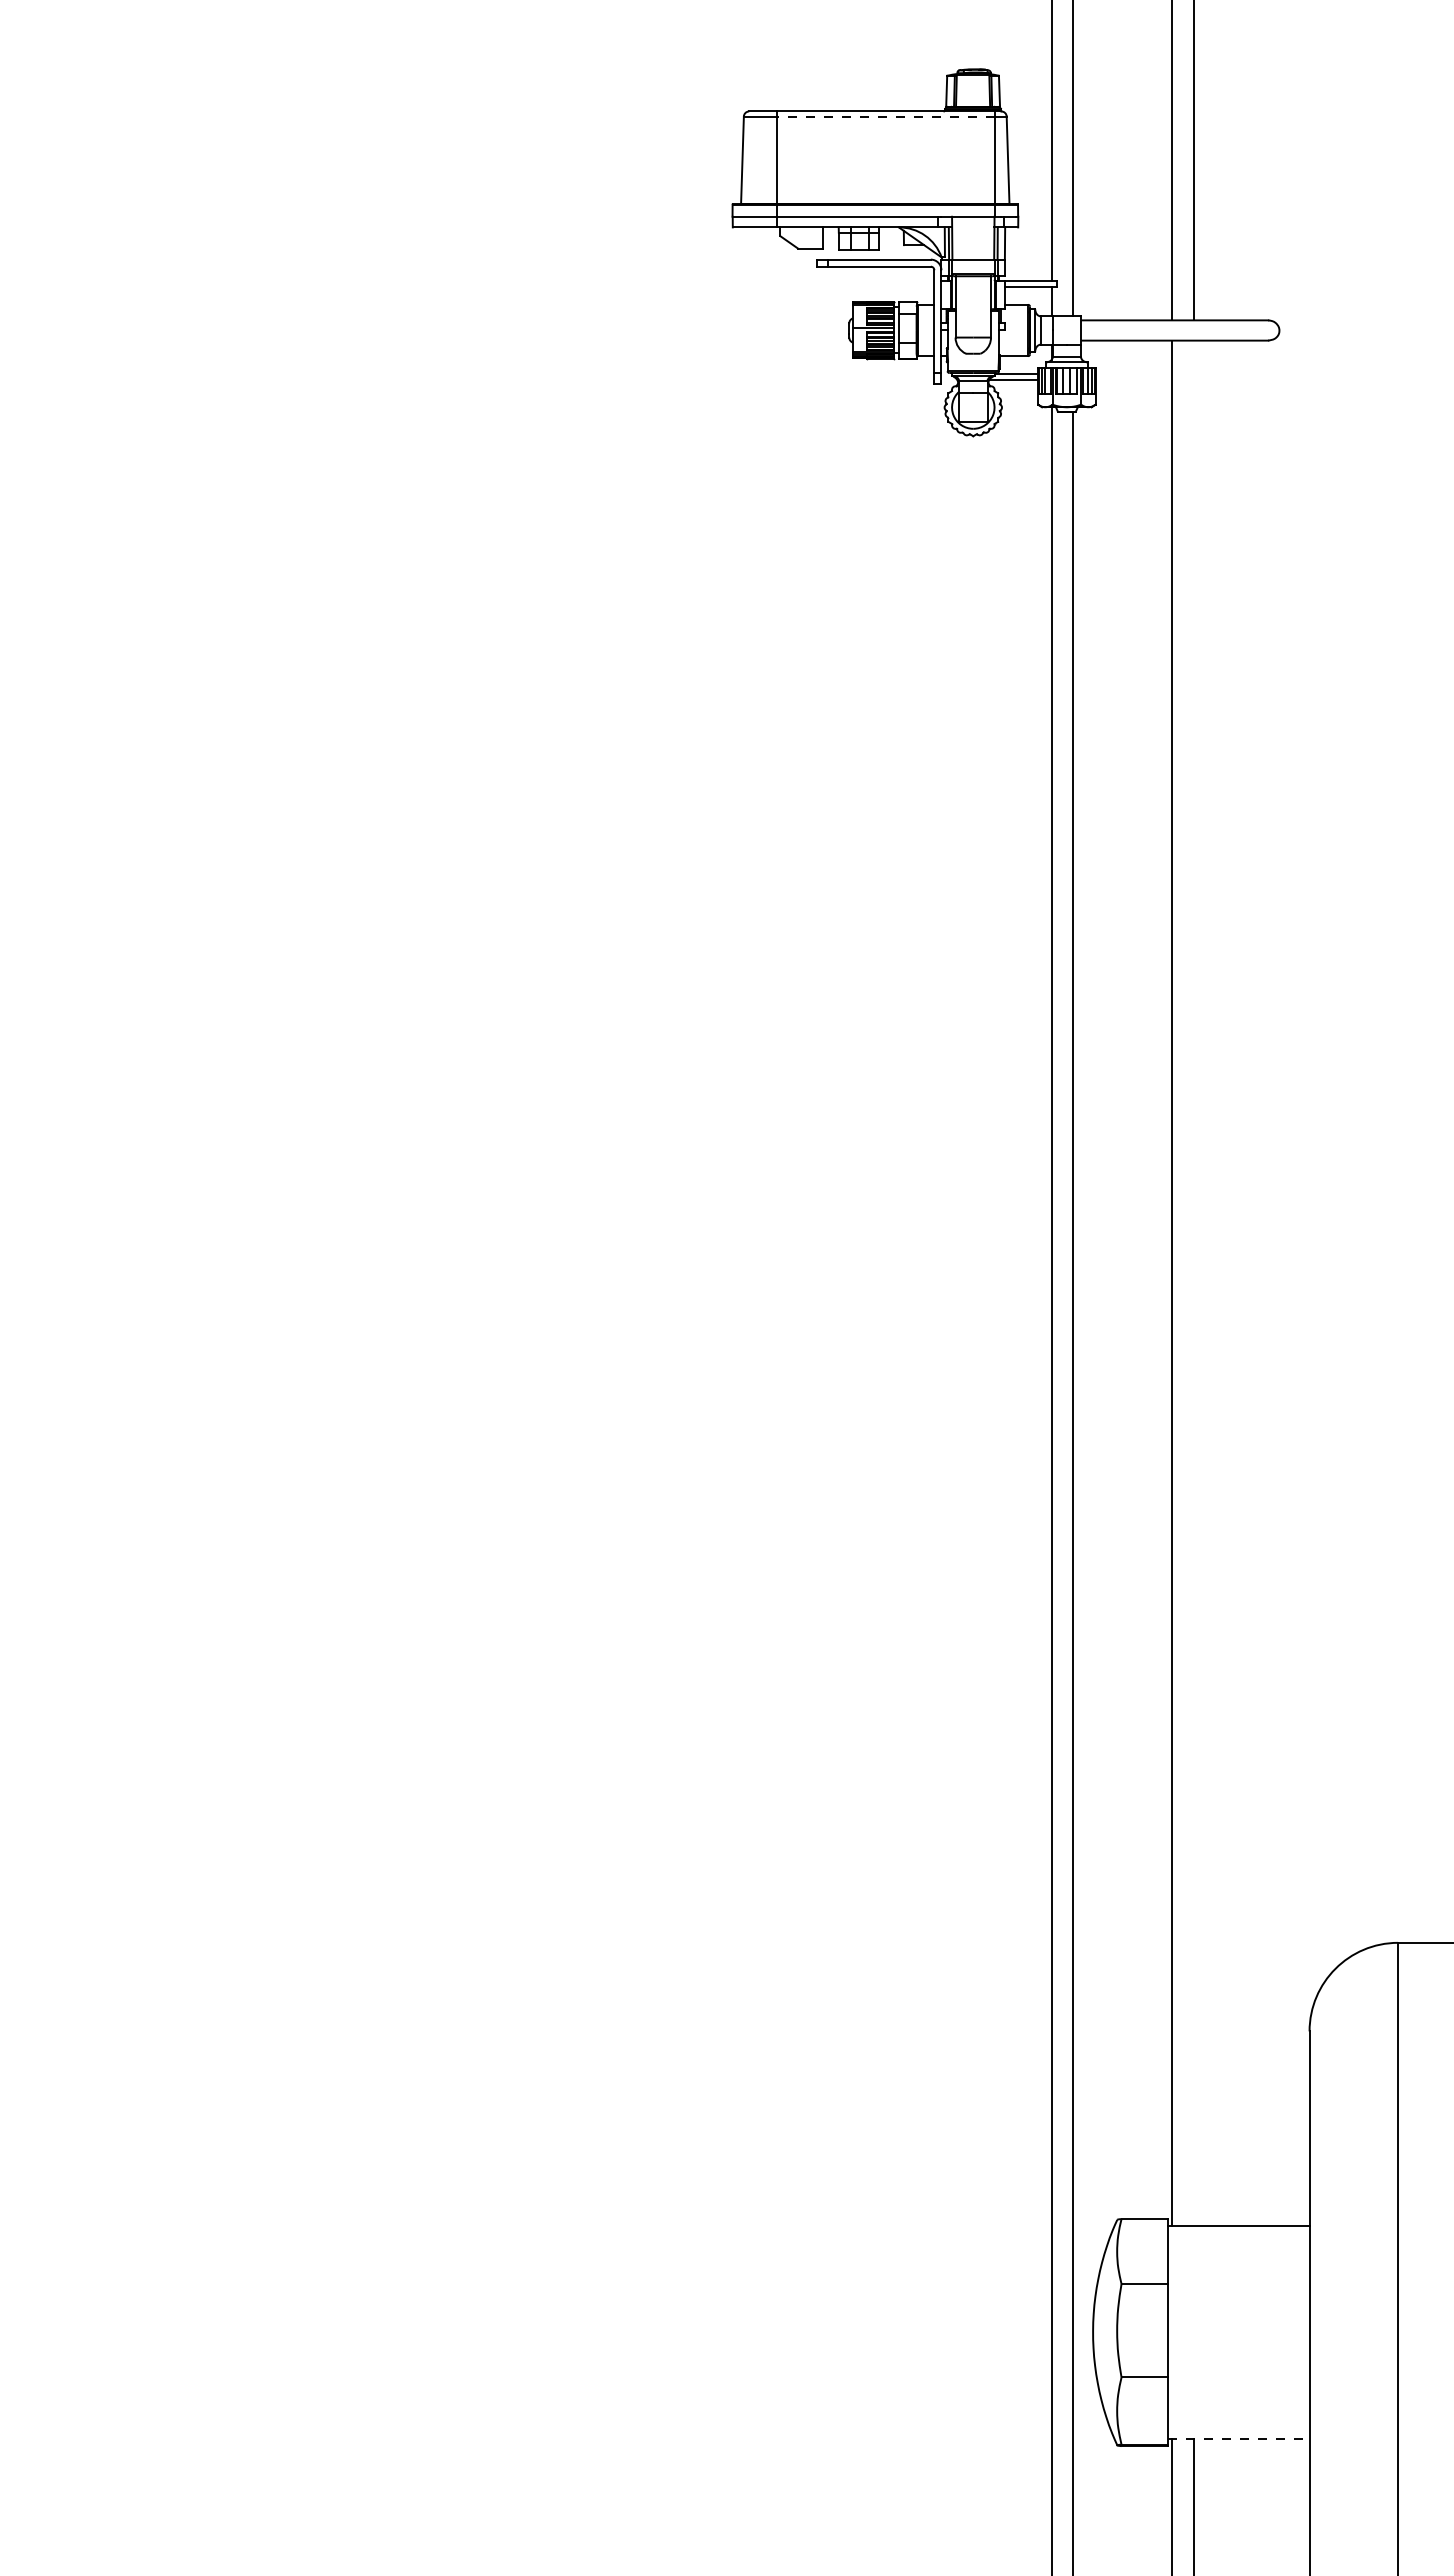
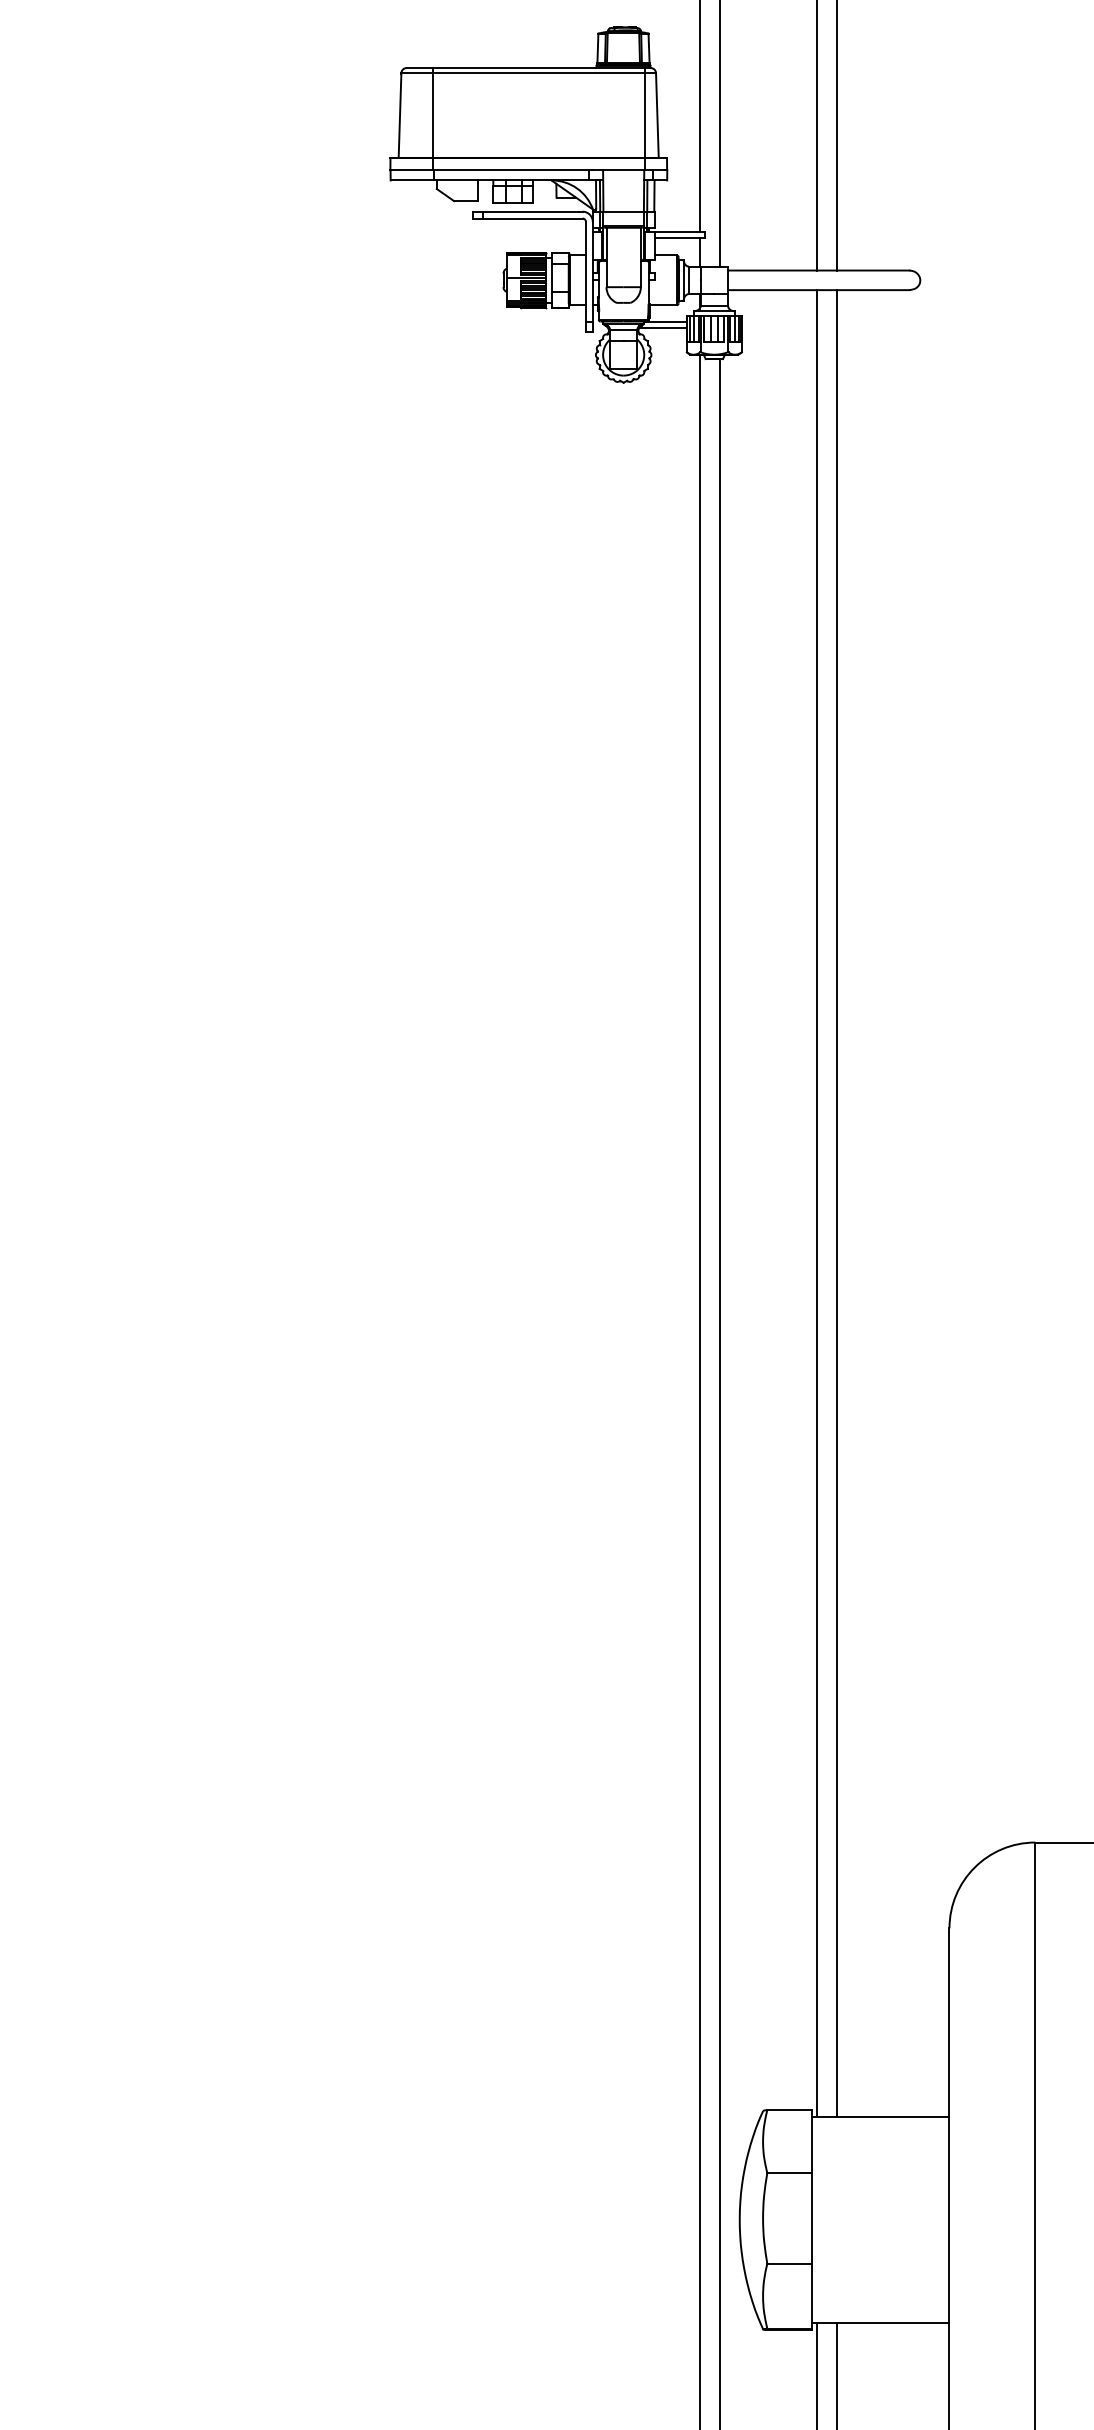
line: (885, 116) -> (538, 72), dashed -> solid
line: (1193, 1283) -> (837, 1203), added
line: (1238, 2438) -> (880, 2322), dashed -> solid

